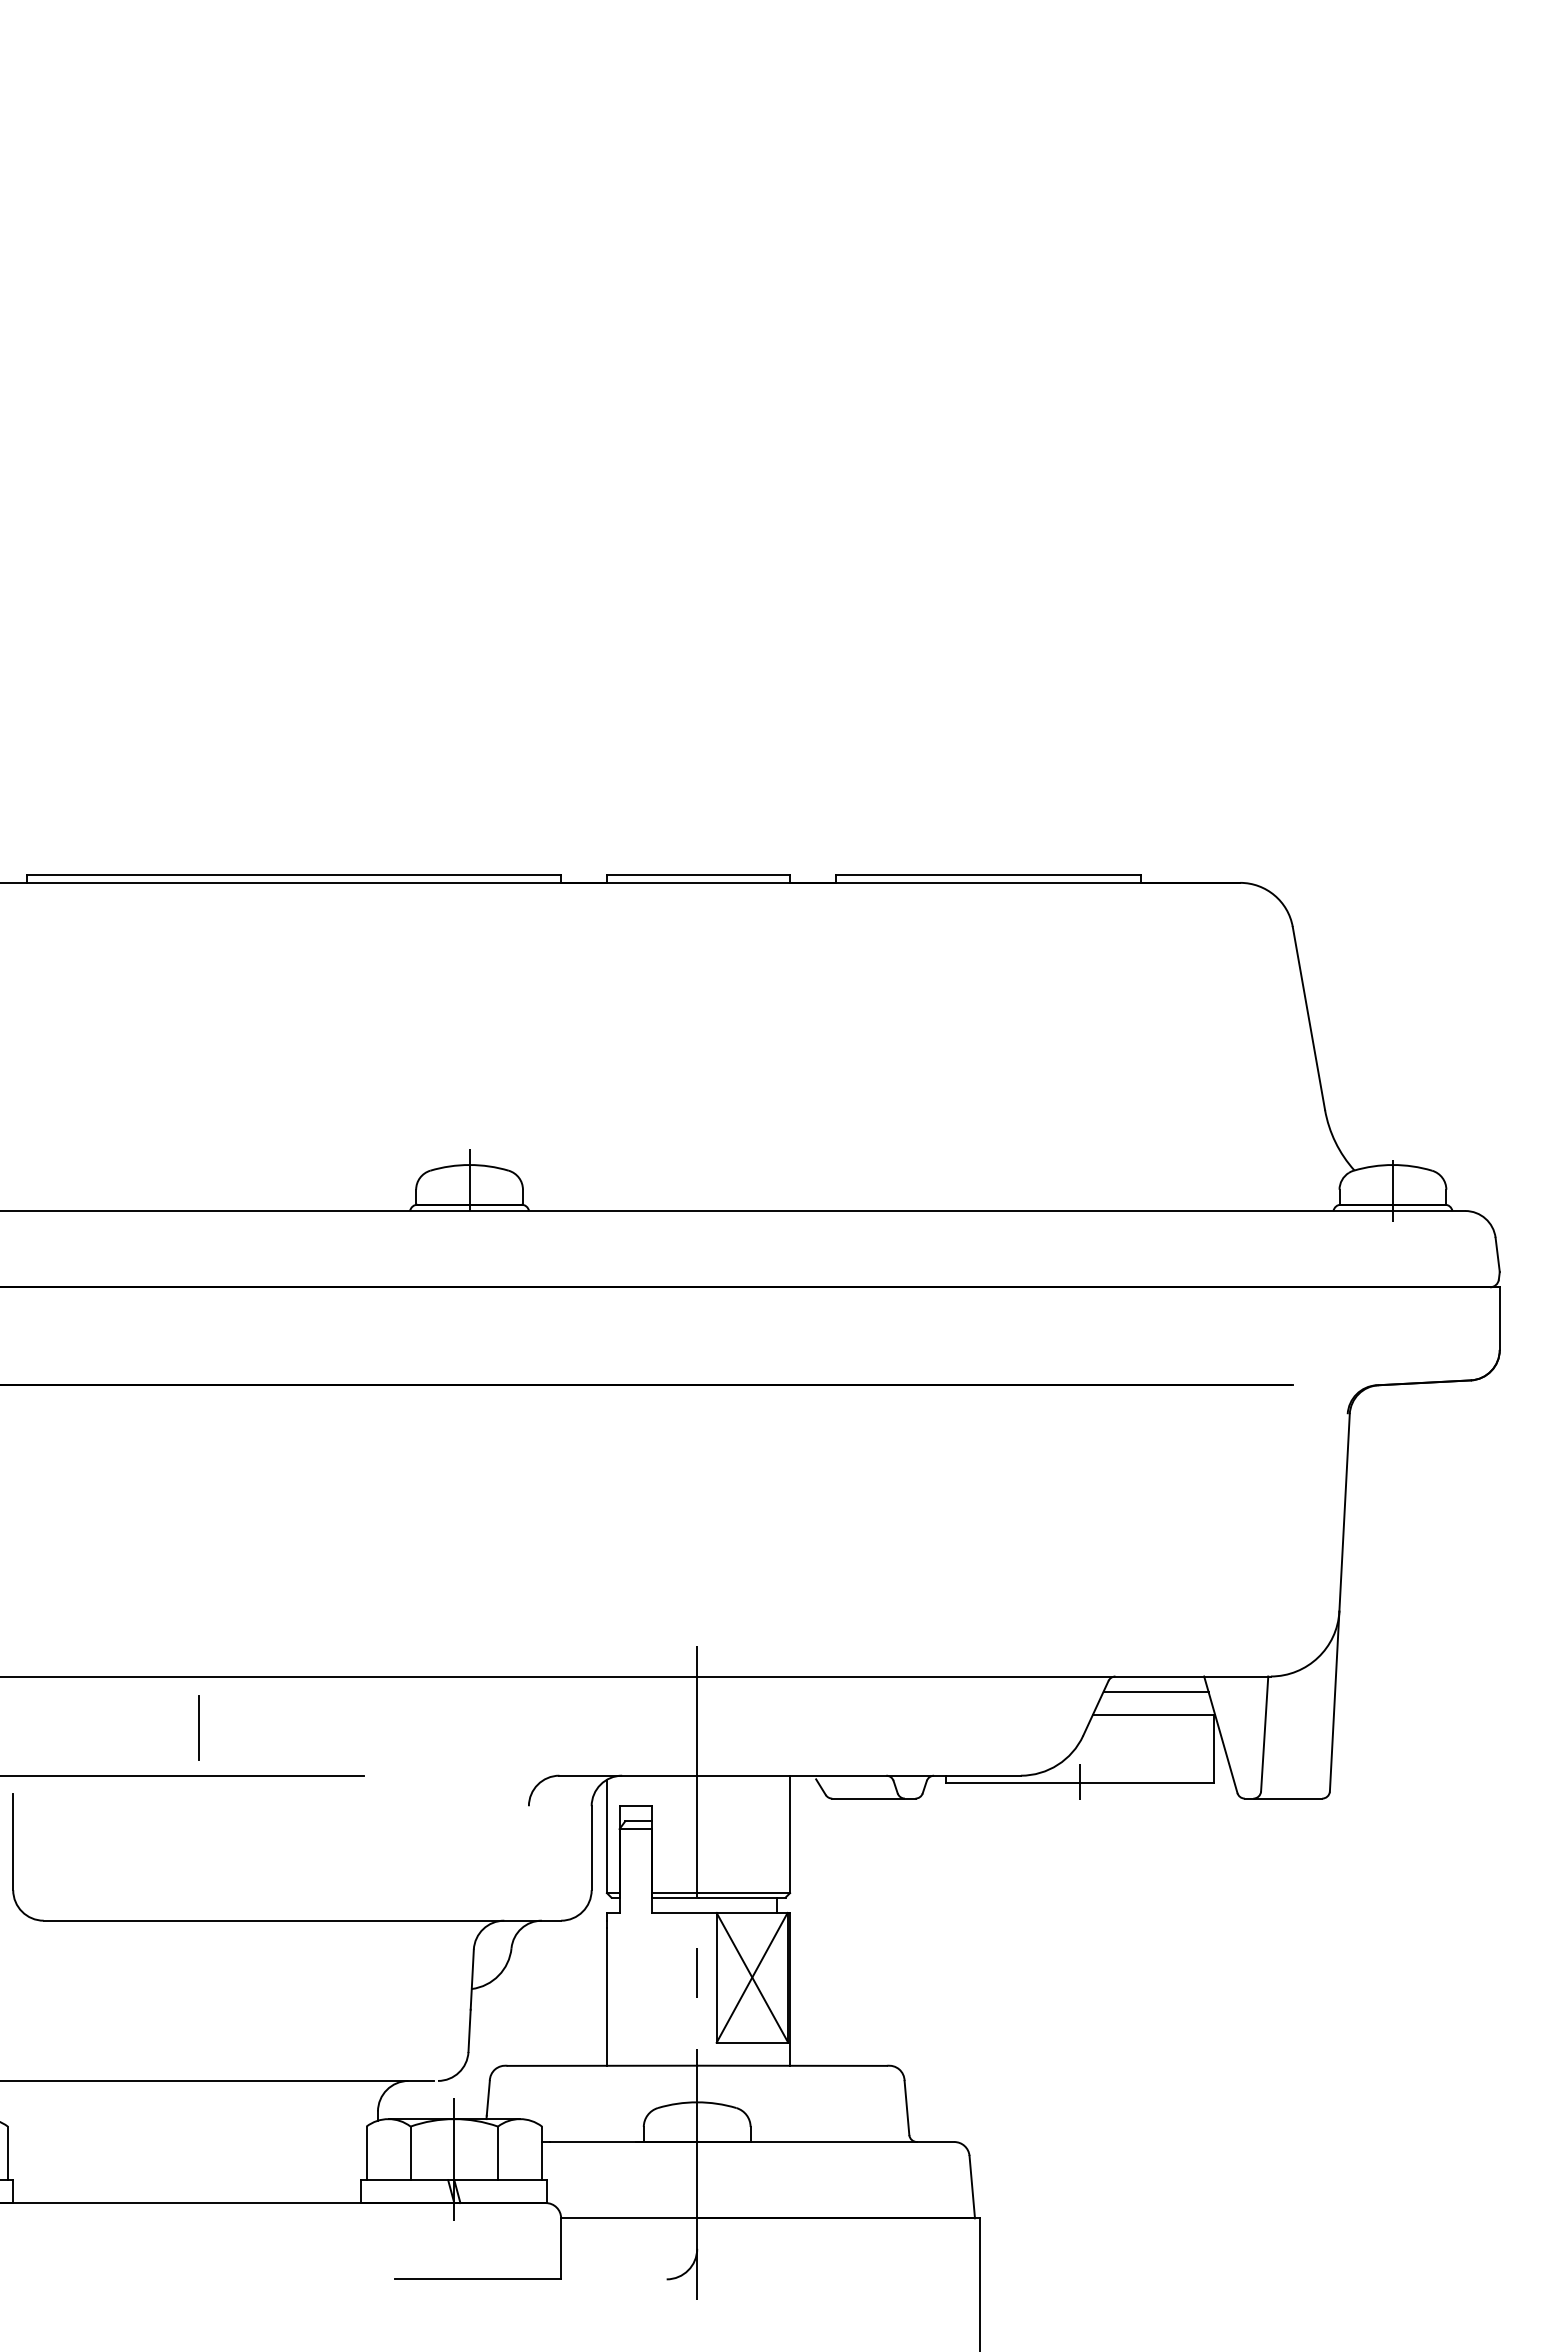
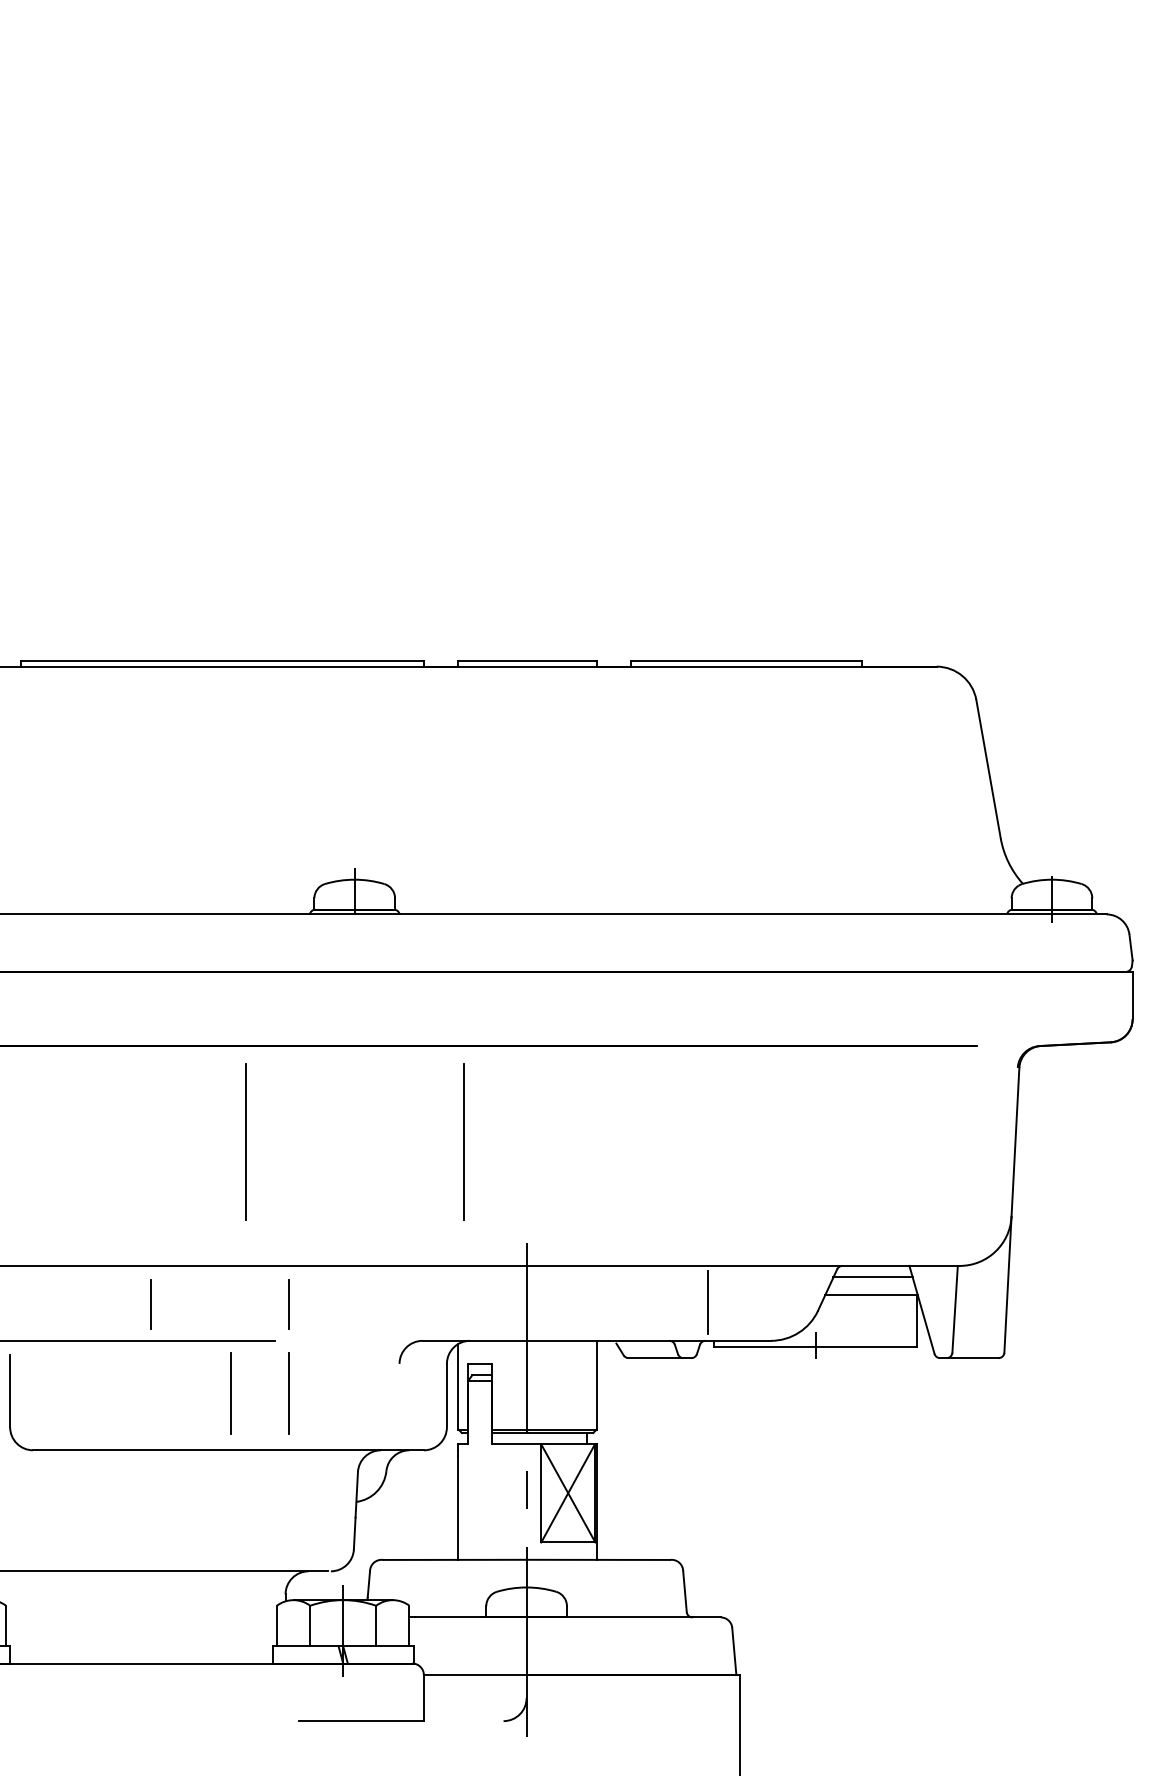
line: (324, 1512) -> (245, 1142), added
line: (614, 1512) -> (464, 1142), added
line: (937, 1724) -> (708, 1302), added
line: (382, 1727) -> (288, 1304), added
line: (306, 1845) -> (231, 1393), added
line: (382, 1845) -> (288, 1393), added

